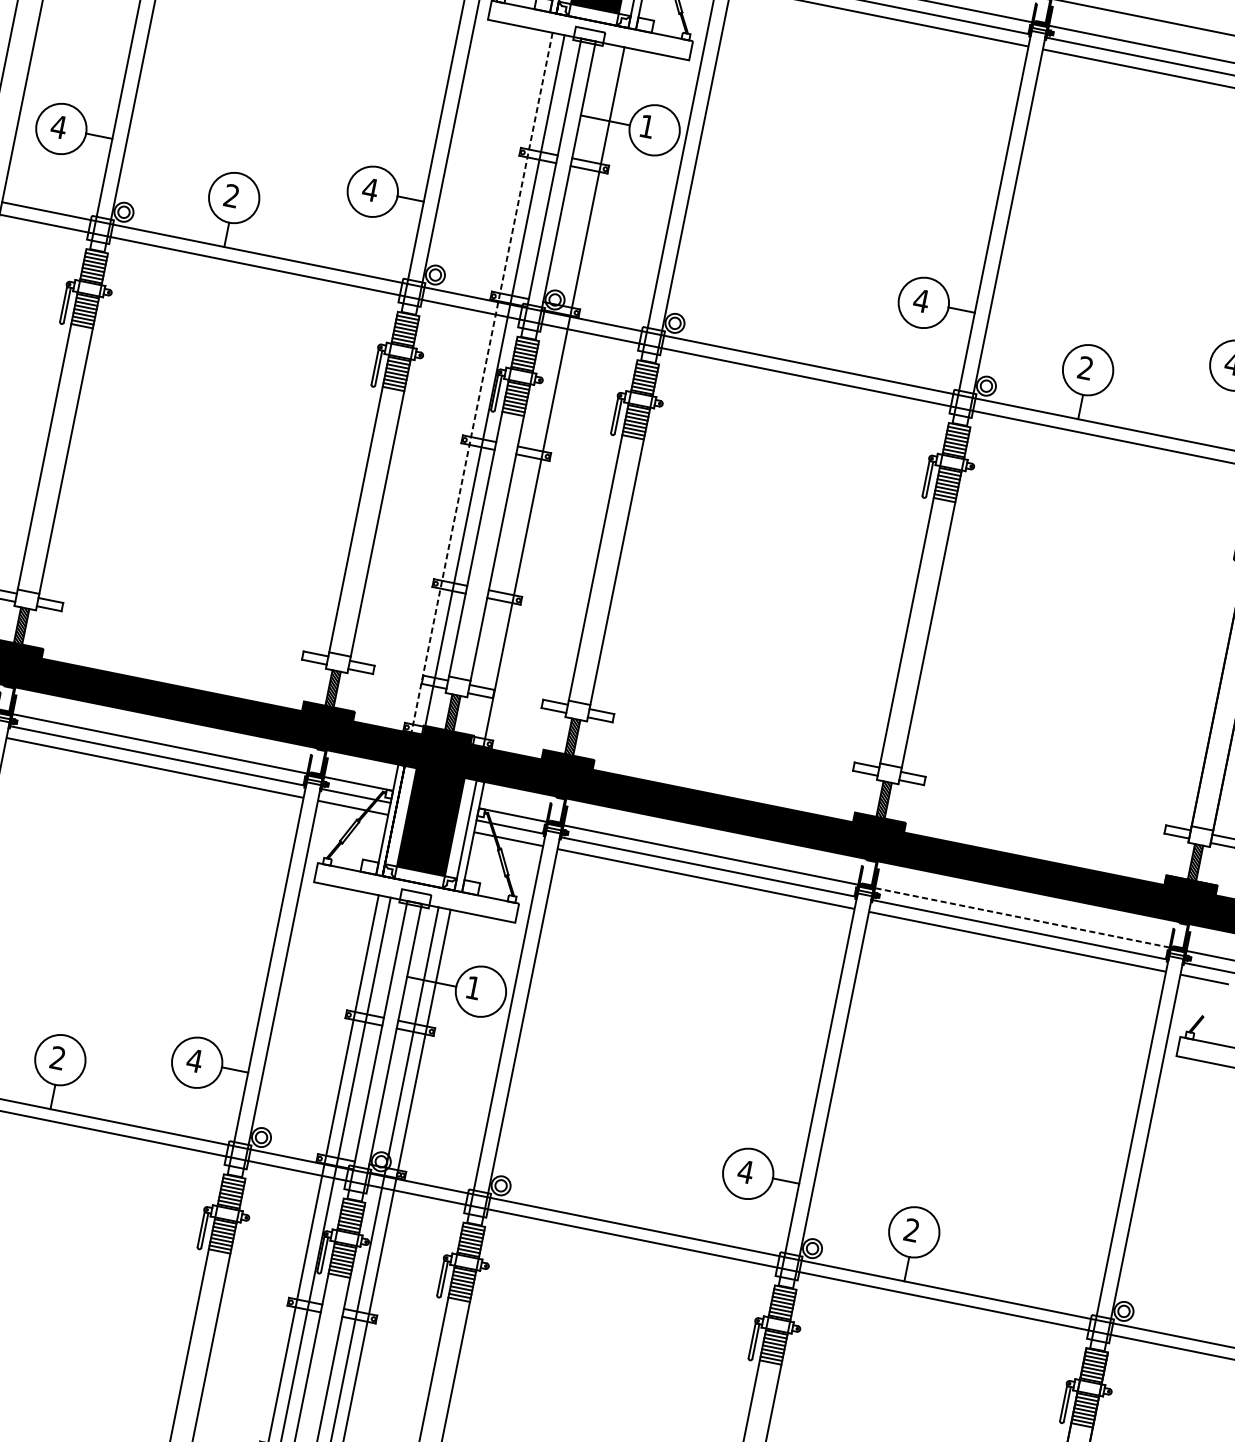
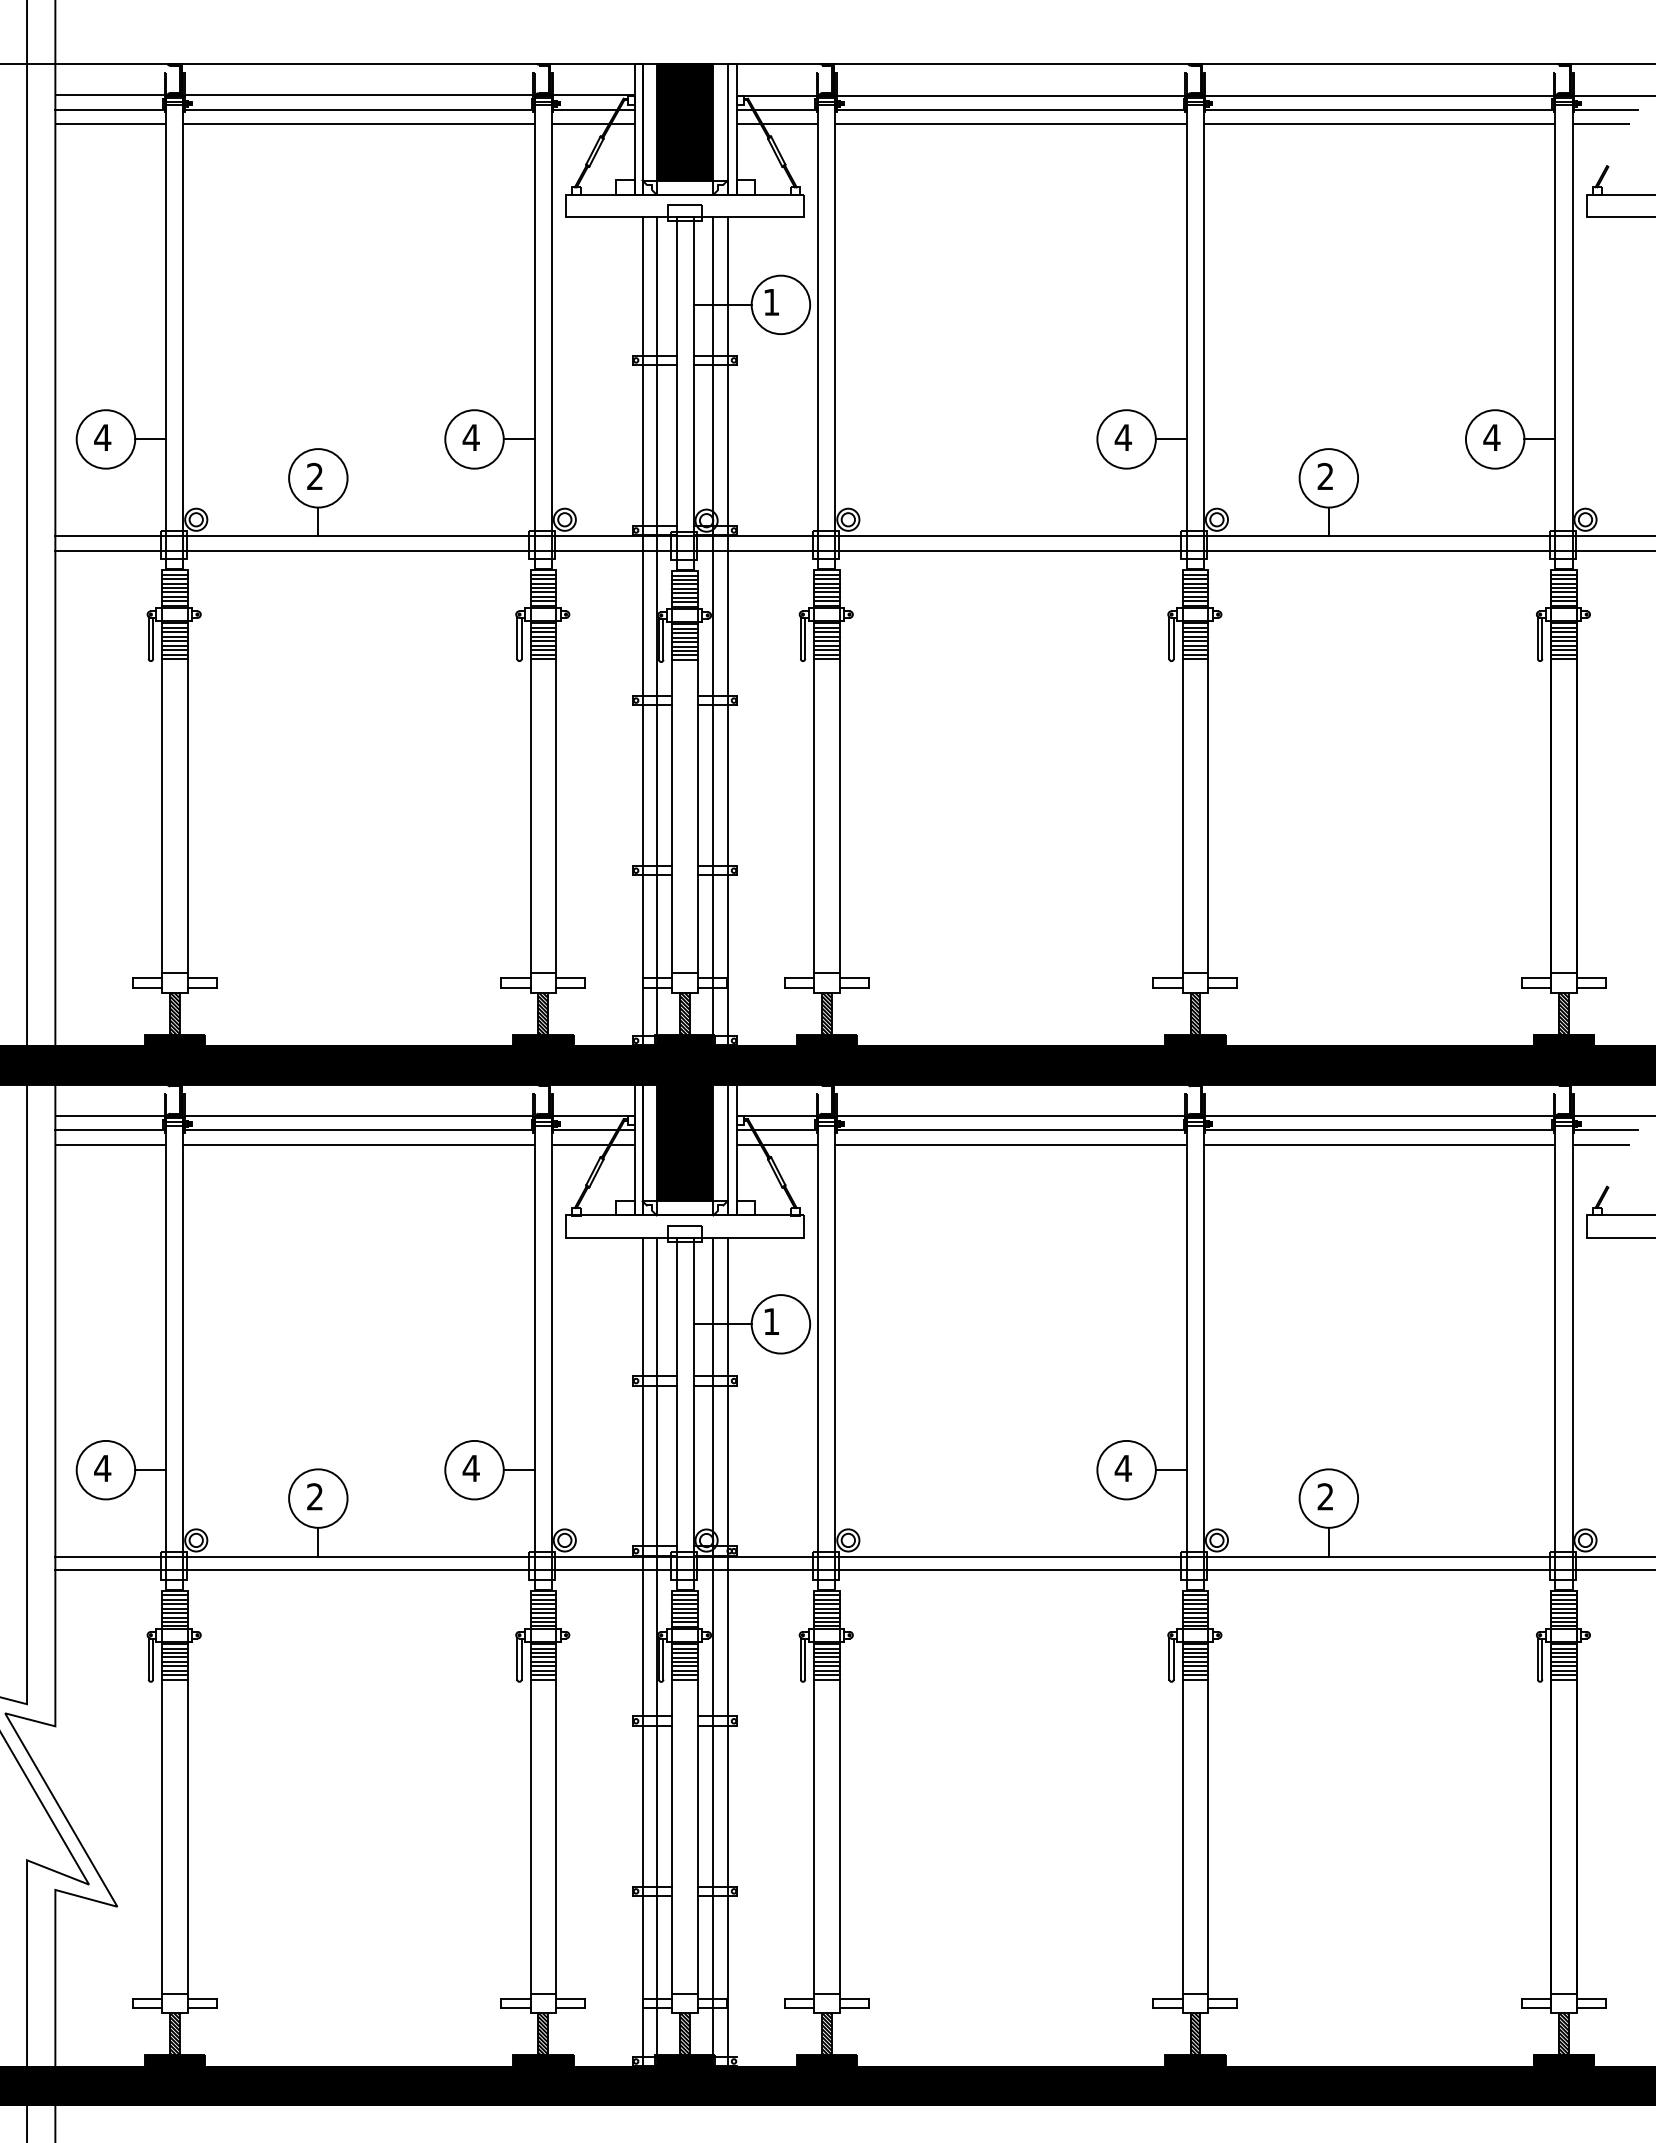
line: (482, 382) -> (642, 631), dashed -> solid
line: (542, 394) -> (713, 631), added
line: (1022, 918) -> (1379, 1116), dashed -> solid

